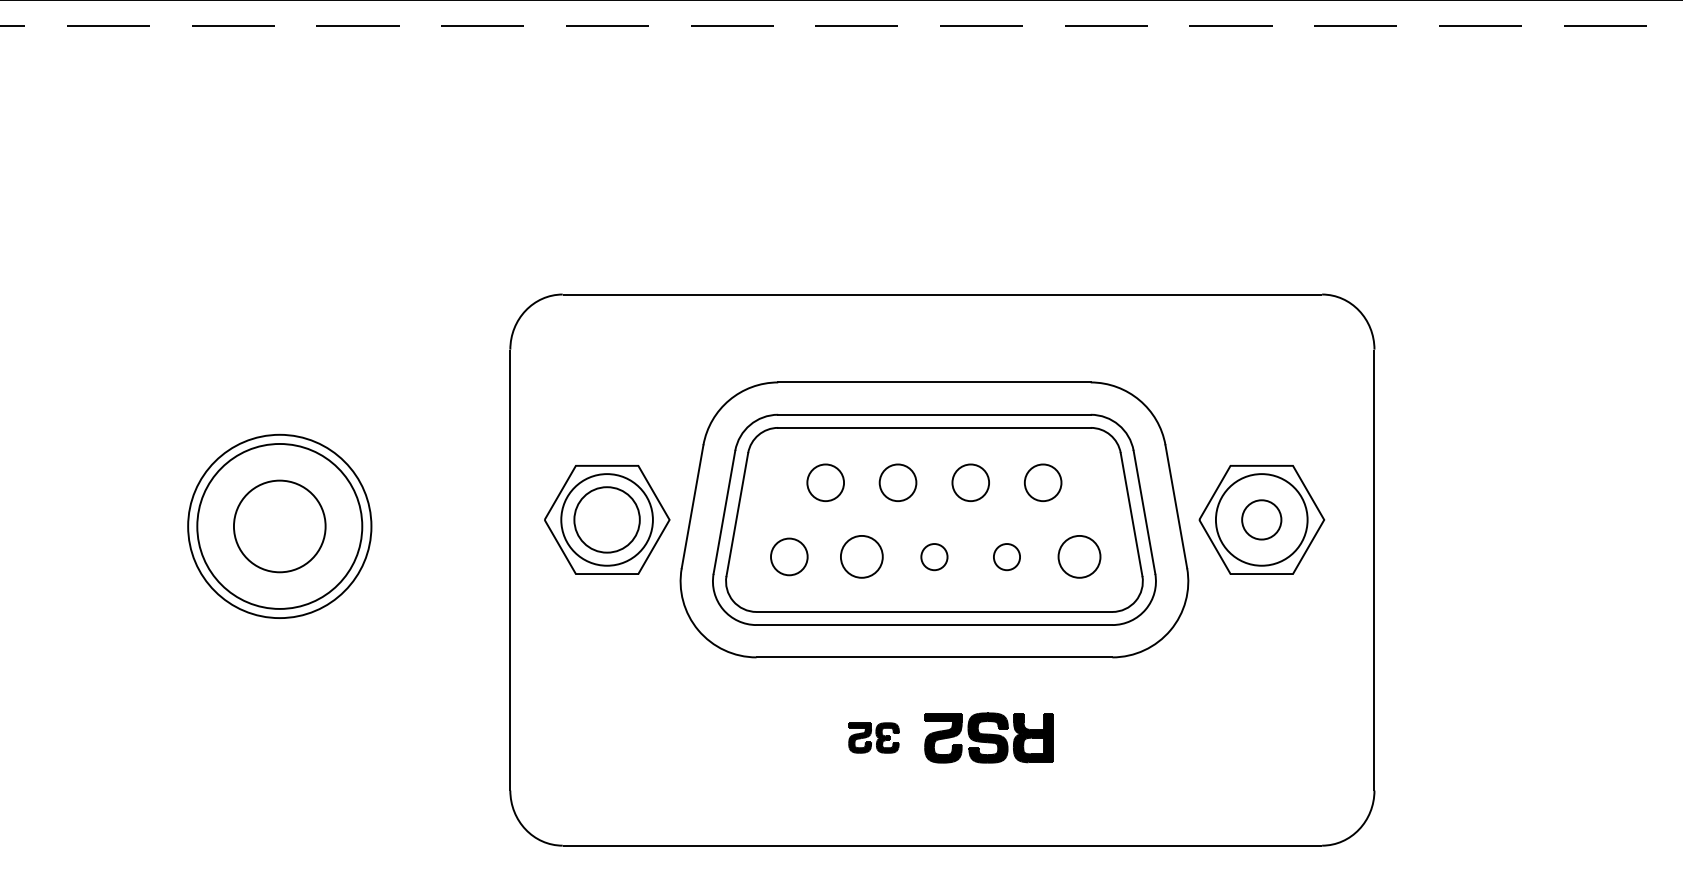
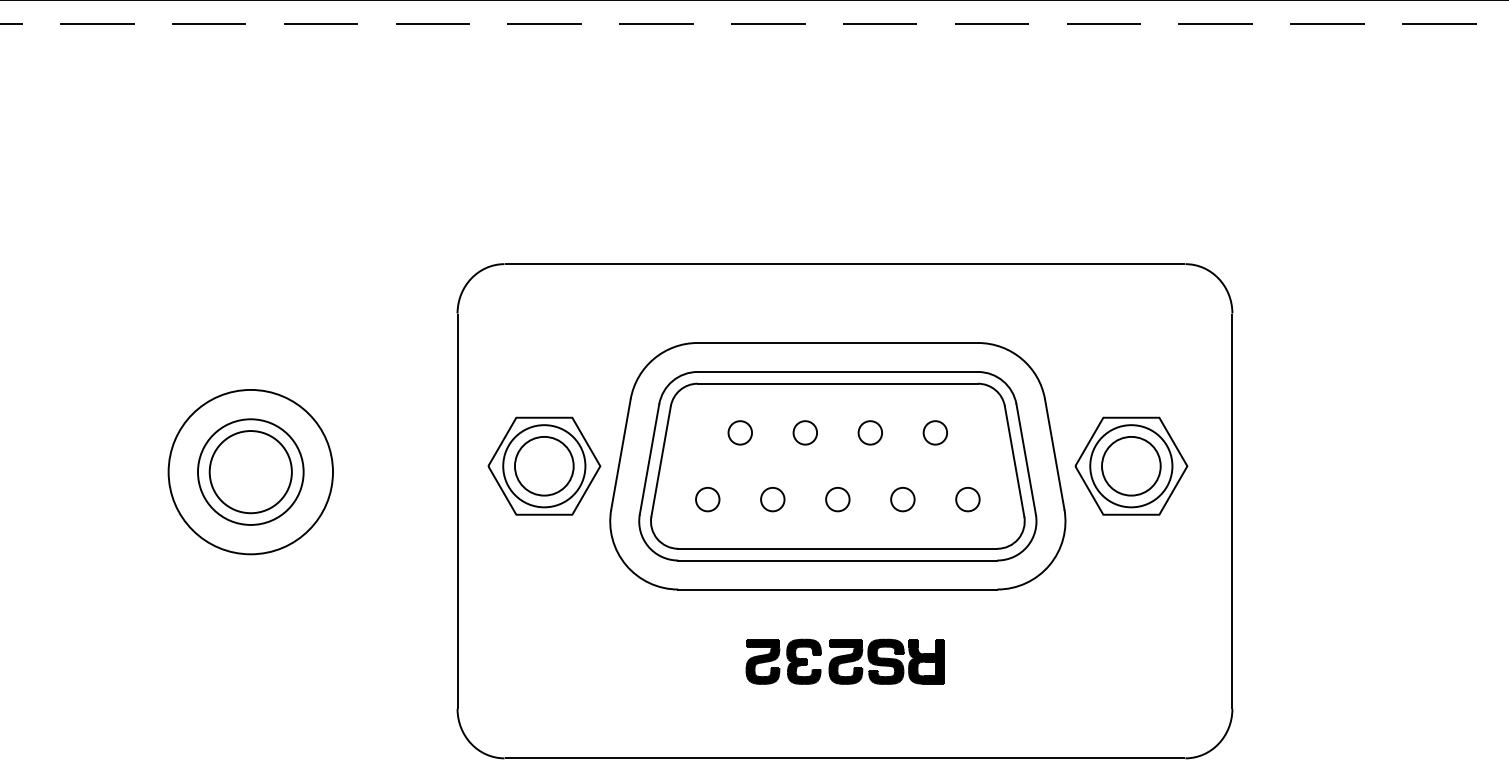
circle: (825, 482) -> (740, 432), size x0.71
circle: (898, 482) -> (805, 432), size x0.71
circle: (970, 482) -> (870, 432), size x0.71
circle: (1043, 482) -> (935, 432), size x0.71
circle: (1261, 519) -> (1131, 465), size x1.67
circle: (279, 526) -> (250, 472), size x0.71
circle: (789, 557) -> (707, 499), size x0.71
circle: (861, 557) -> (772, 499), size x0.62
circle: (1079, 557) -> (967, 499), size x0.62
part: (873, 737) -> (783, 661), size x1.67

